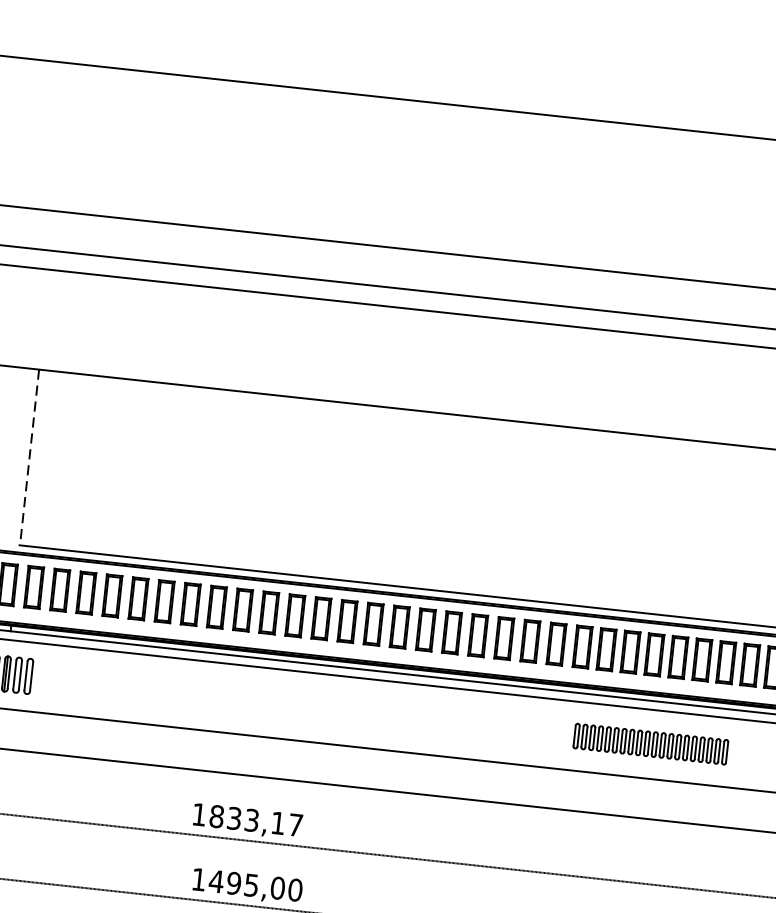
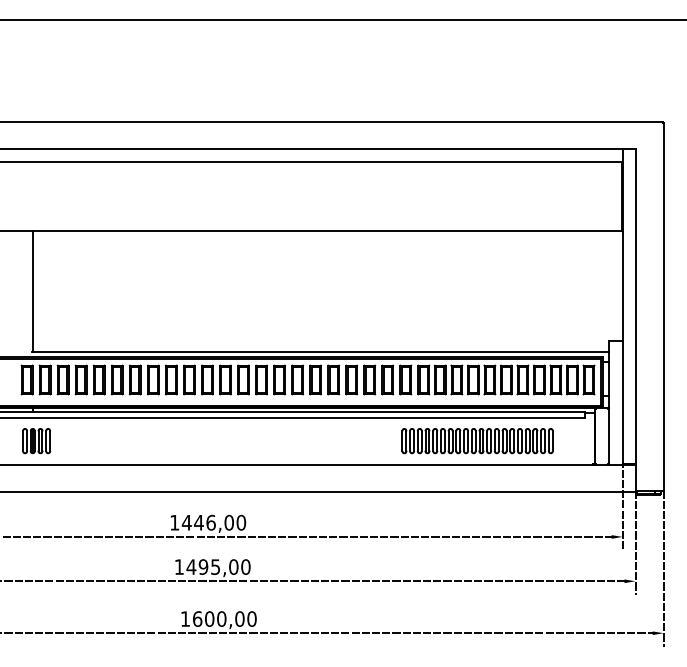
line: (29, 457) -> (32, 291), dashed -> solid
part: (650, 744) -> (477, 441), size x1.43
text: (255, 820) -> (213, 522), 1833,17 -> 1446,00

